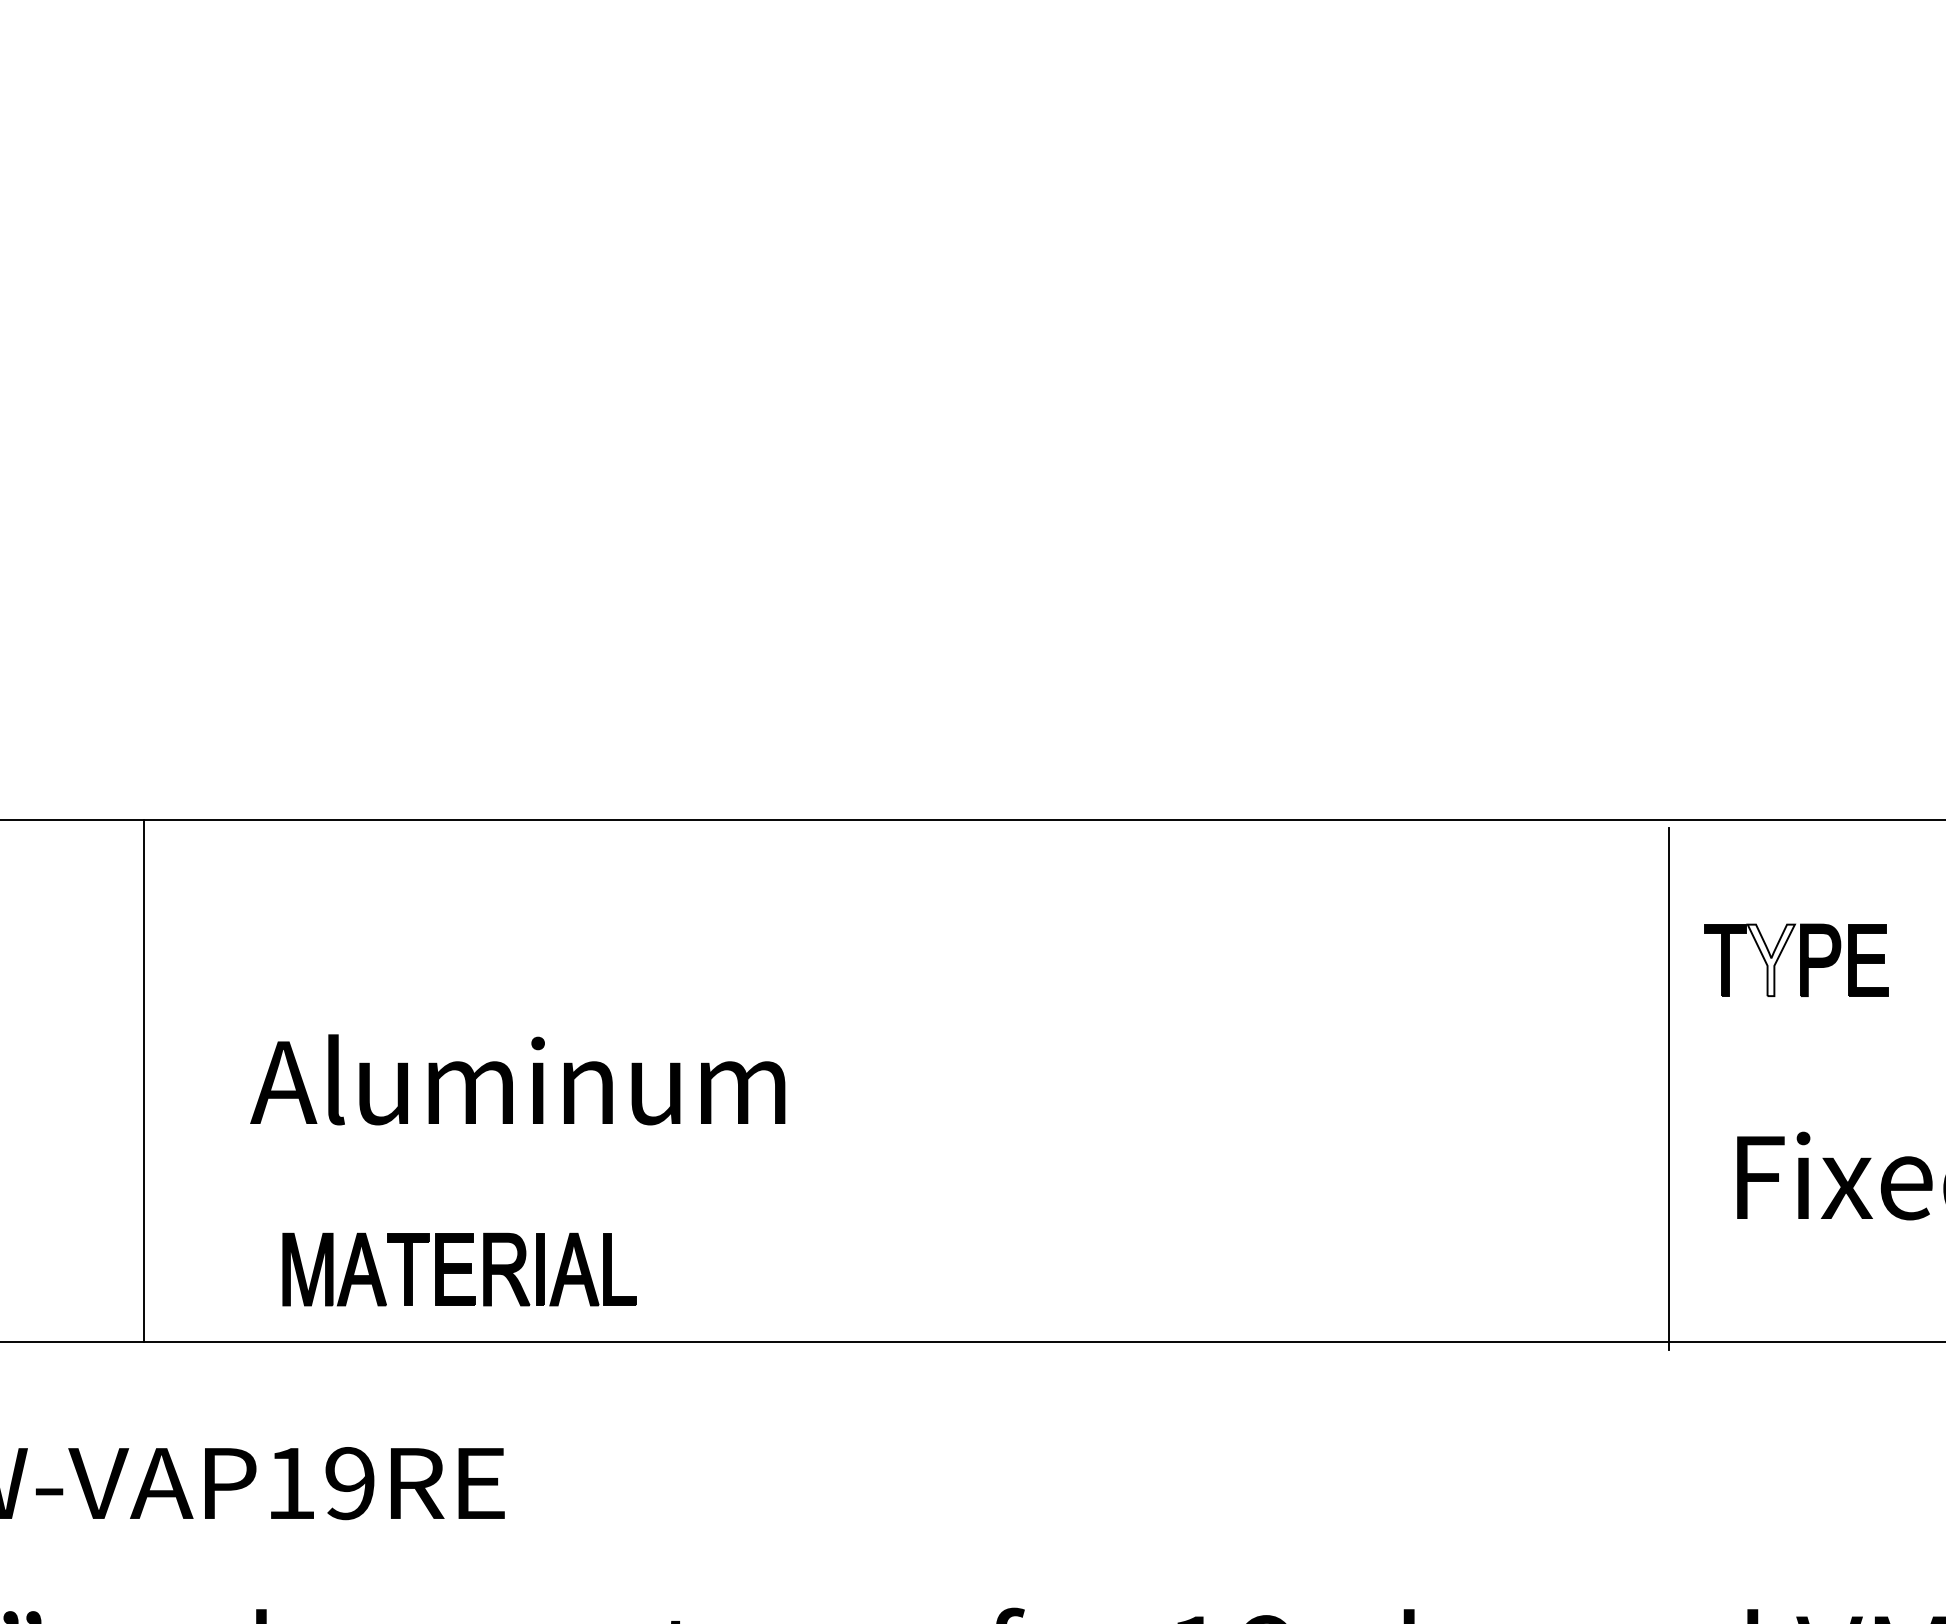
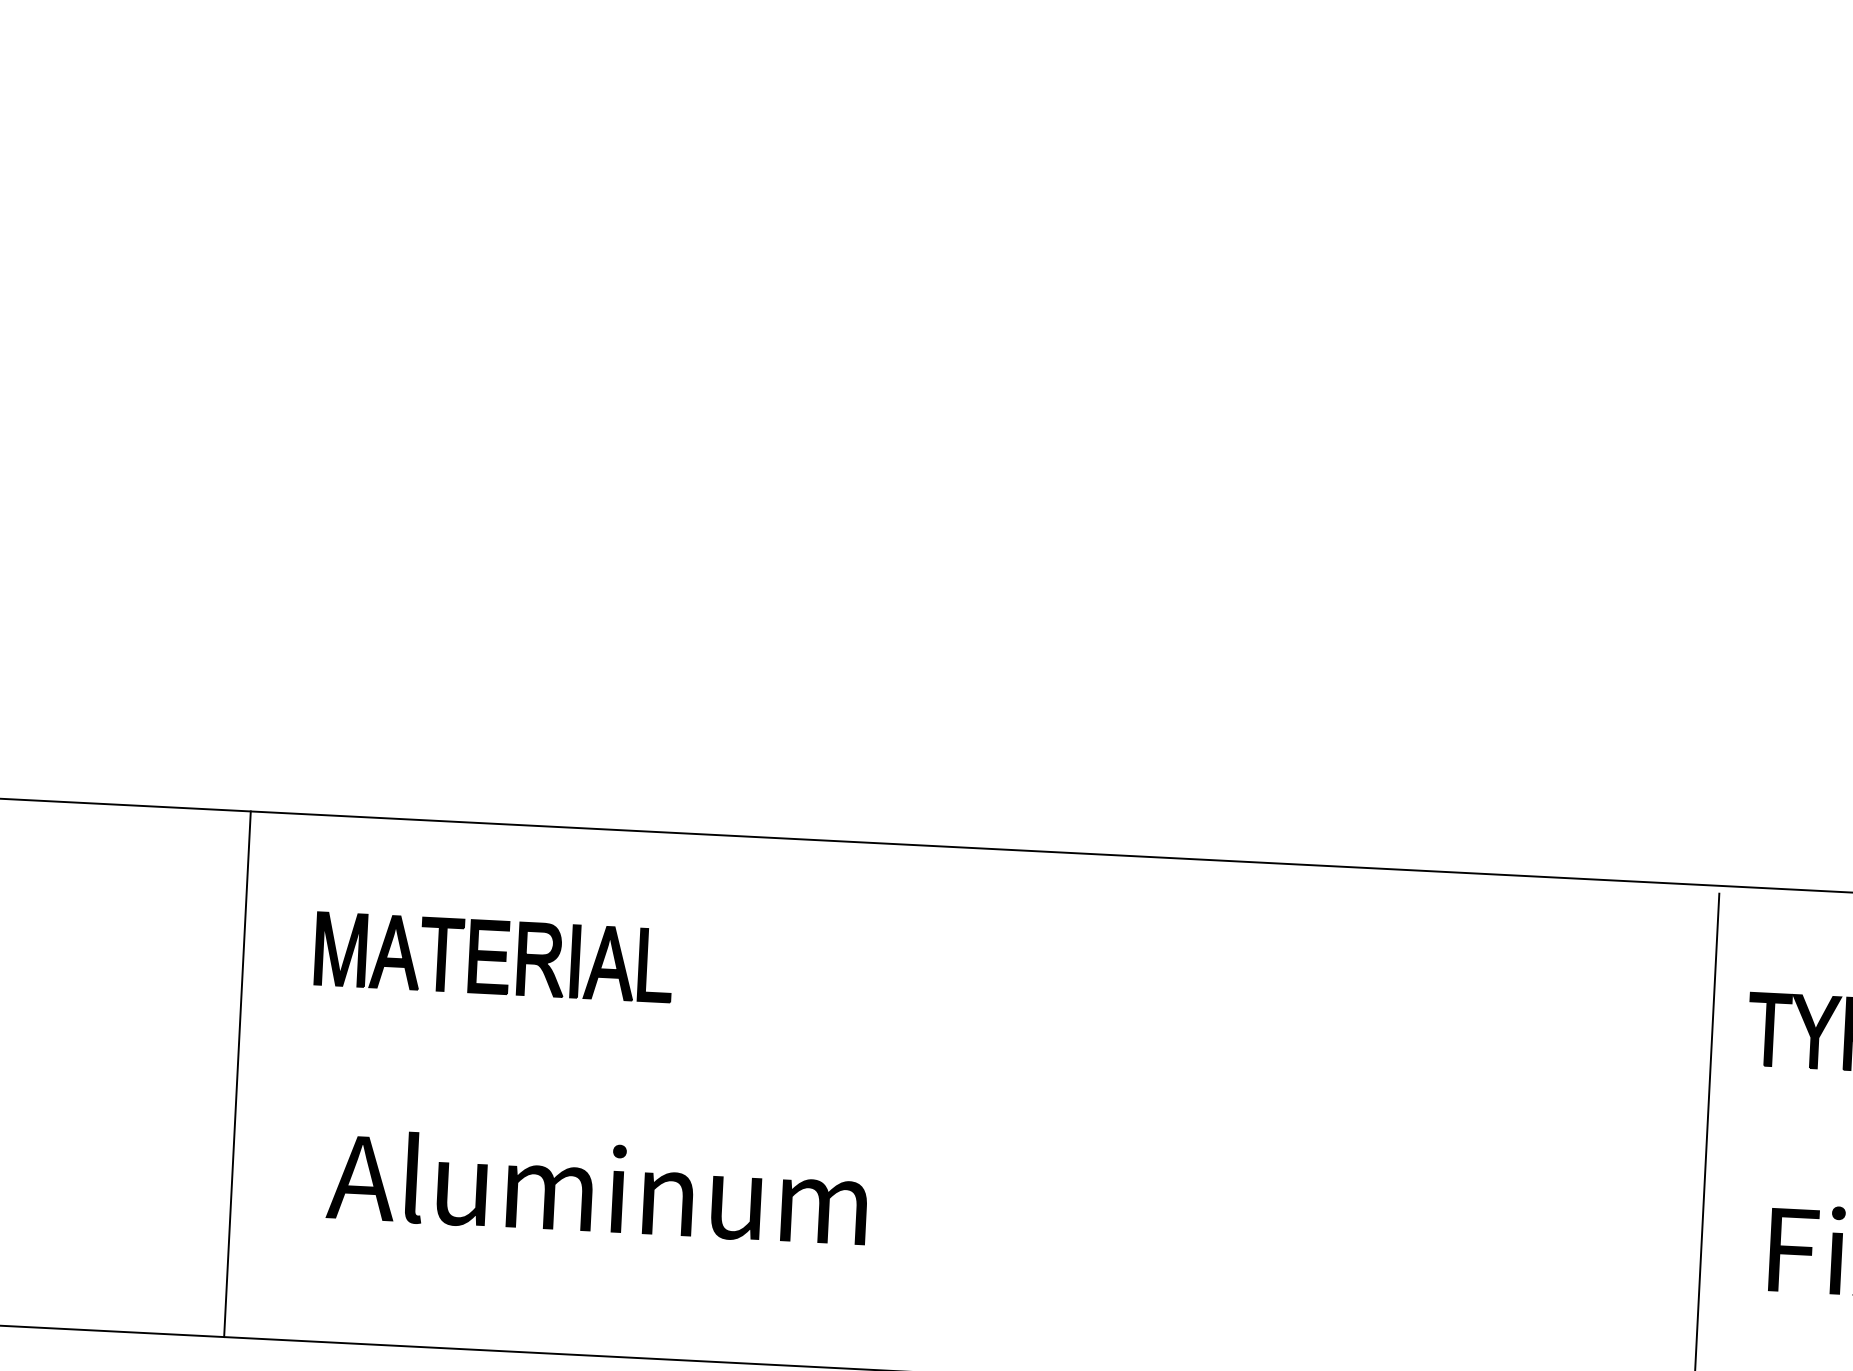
fill: (1770, 960) -> (1814, 1032), added
text: (517, 1079) -> (597, 1186), moved
line: (143, 1080) -> (237, 1073), moved
part: (459, 1269) -> (493, 957), moved

